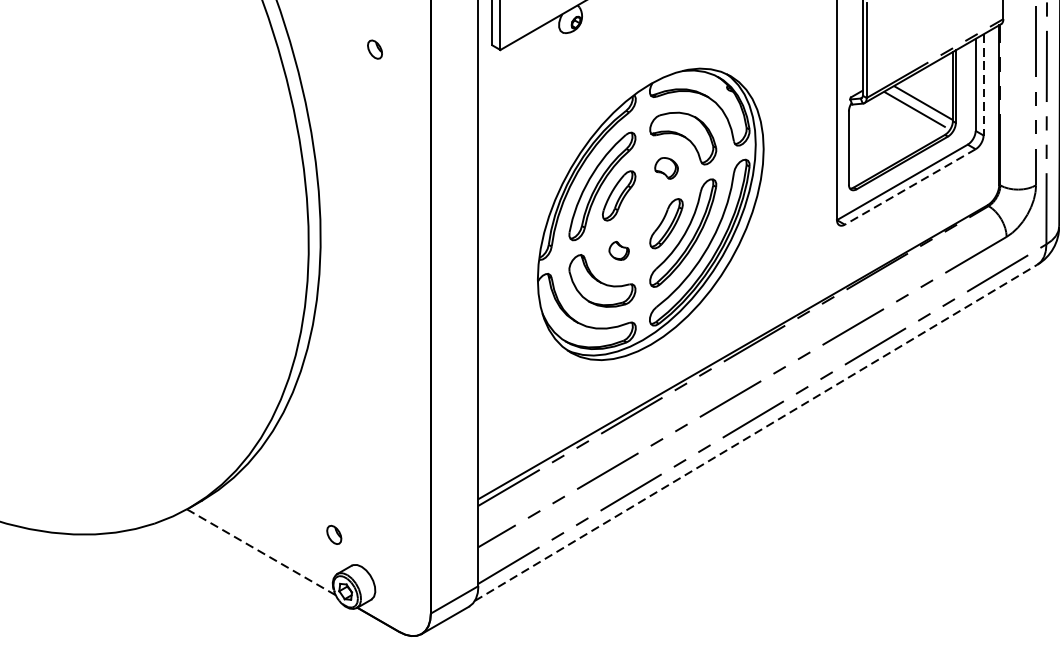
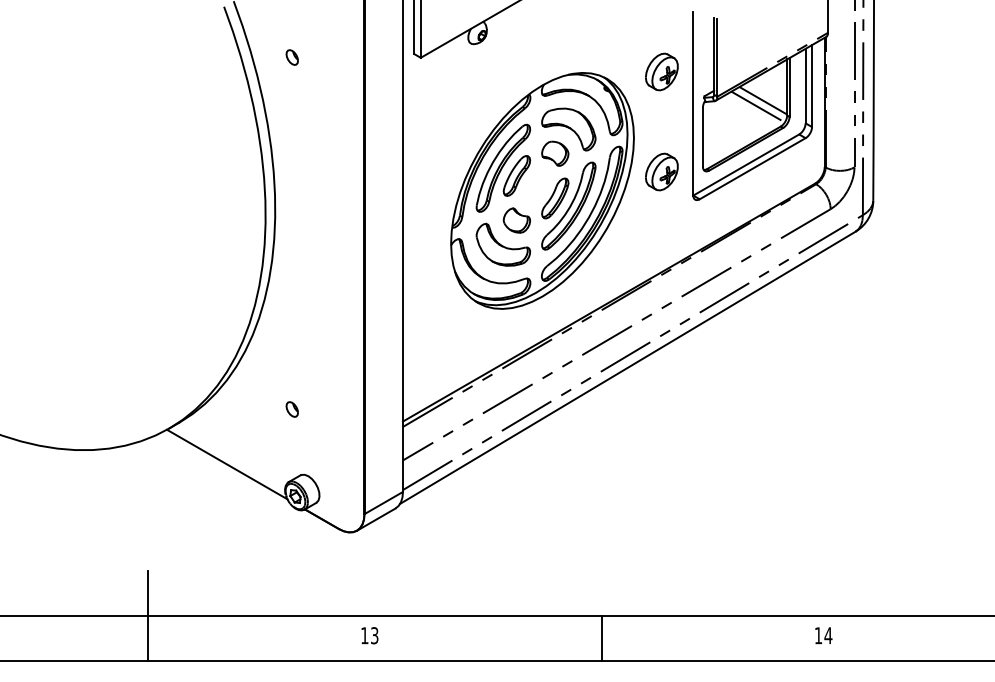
part: (374, 49) -> (291, 57), moved
part: (797, 66) -> (661, 71), added
line: (984, 85) -> (812, 86), dashed -> solid
part: (666, 168) -> (555, 153), size x1.43
line: (910, 186) -> (752, 168), dashed -> solid
part: (797, 190) -> (661, 171), added
part: (618, 250) -> (516, 220), size x1.67
line: (756, 432) -> (628, 367), dashed -> solid
part: (333, 534) -> (291, 409), moved
line: (261, 552) -> (227, 464), dashed -> solid

